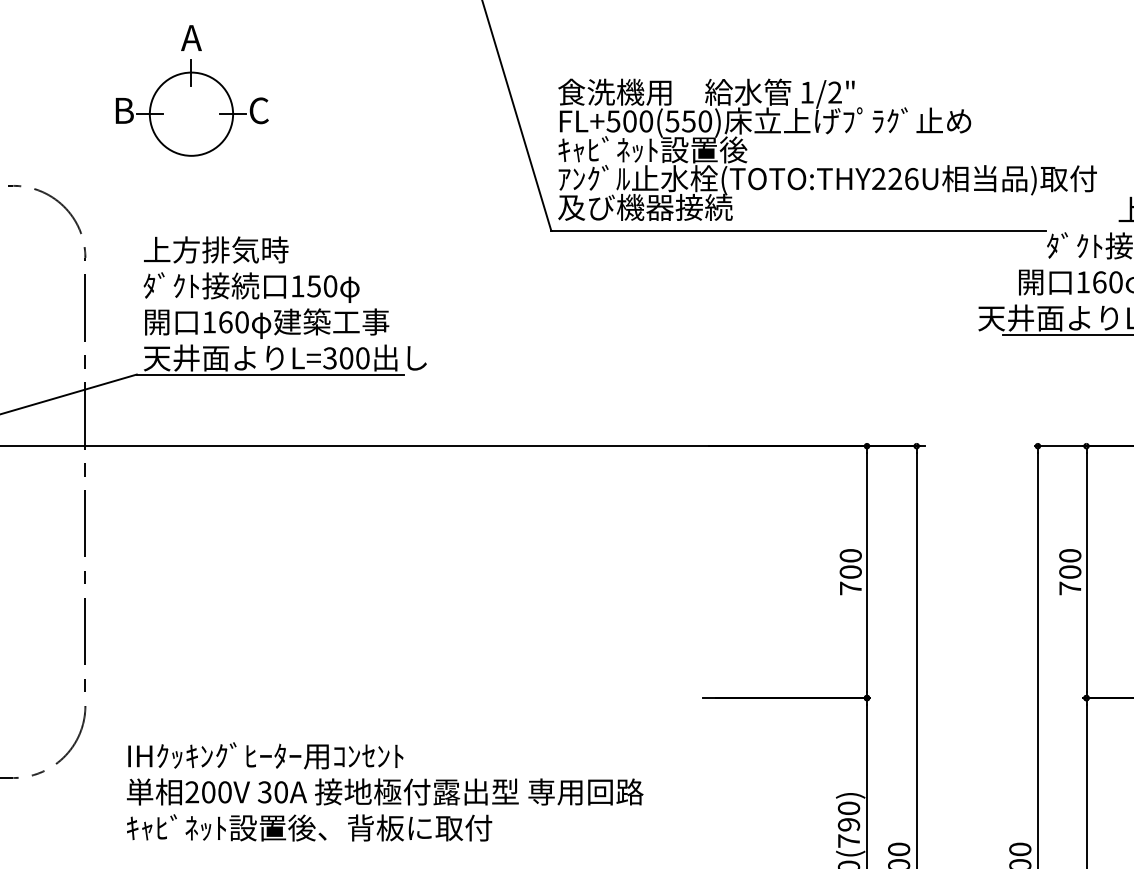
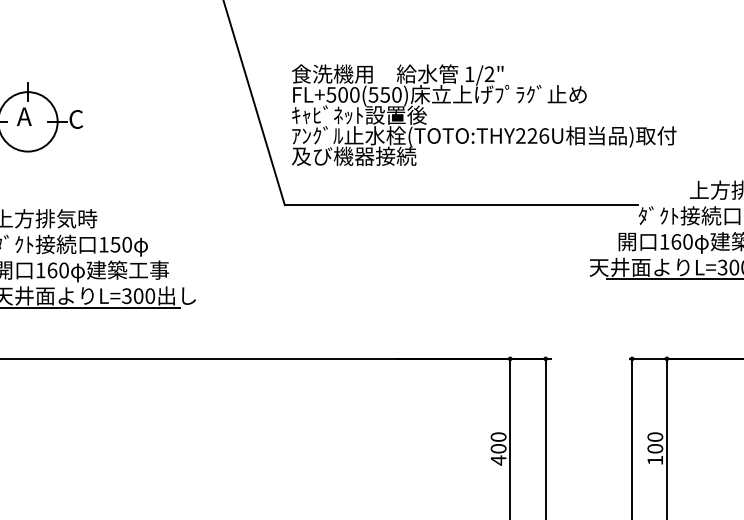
text: (191, 37) -> (24, 116), moved
text: (827, 149) -> (484, 114), moved
text: (850, 588) -> (498, 460), 700 -> 400
text: (1070, 588) -> (655, 460), 700 -> 100

